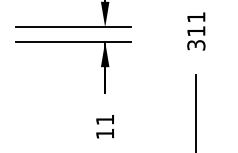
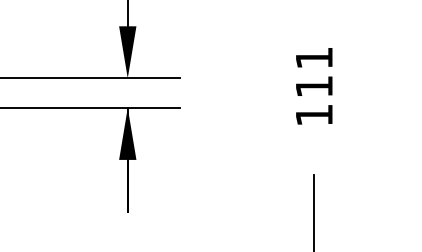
text: (196, 45) -> (314, 115), 311 -> 111

